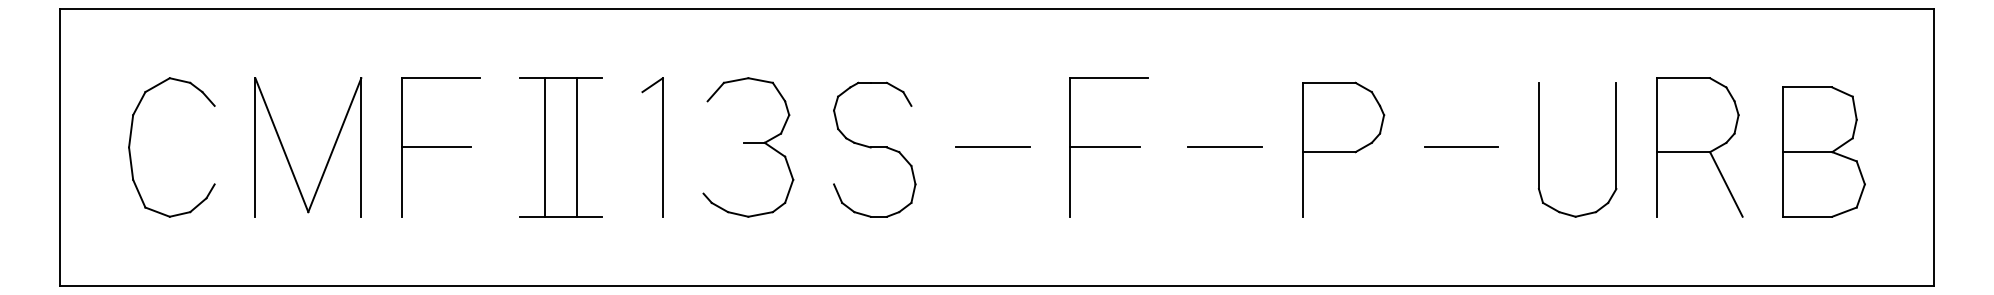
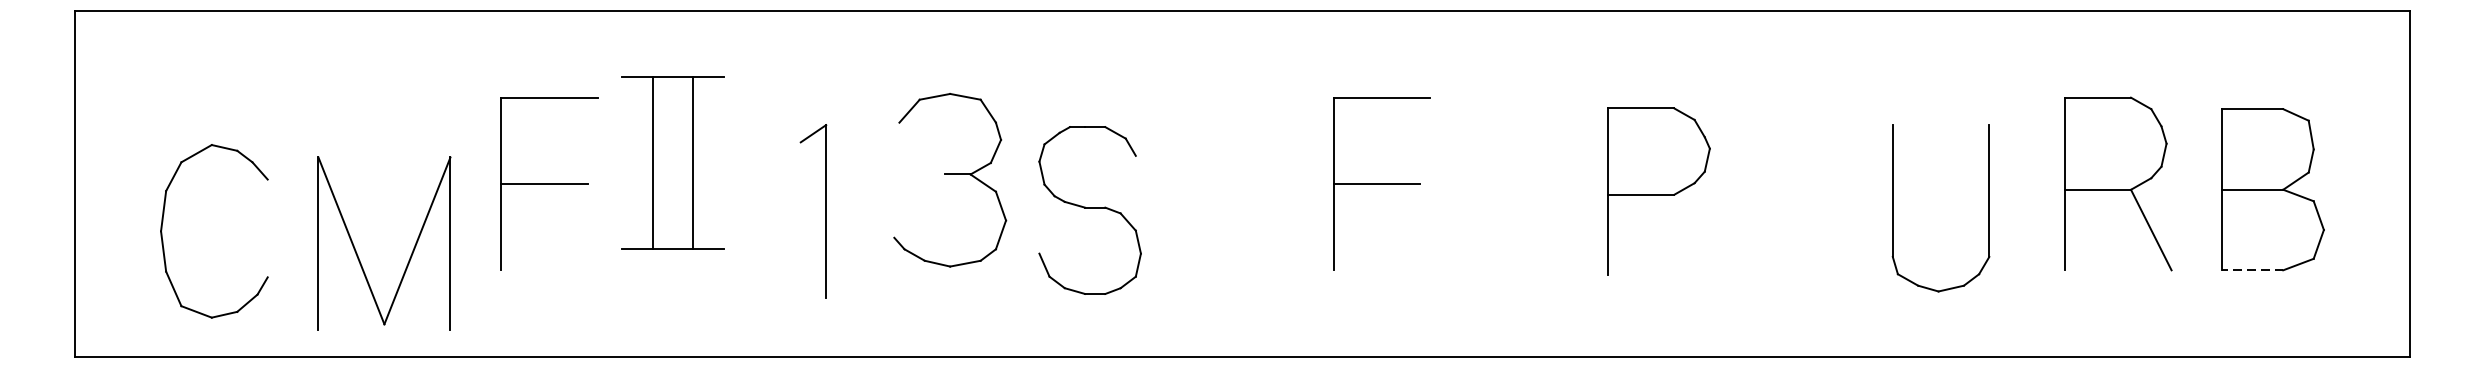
part: (131, 138) -> (164, 220), moved
line: (1461, 146) -> (1821, 182), removed
part: (560, 147) -> (672, 162), moved
part: (662, 147) -> (825, 211), moved
part: (748, 147) -> (950, 180), moved
line: (992, 147) -> (1236, 184), removed
line: (1224, 147) -> (1525, 184), removed
part: (874, 149) -> (1089, 210), moved
part: (1343, 149) -> (1659, 191), moved
part: (1539, 149) -> (1893, 207), moved
part: (329, 155) -> (410, 253), moved
line: (1807, 216) -> (2252, 269), solid -> dashed

